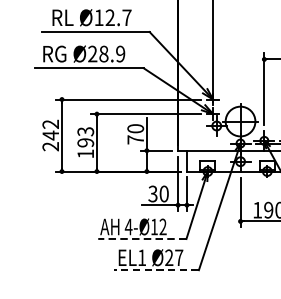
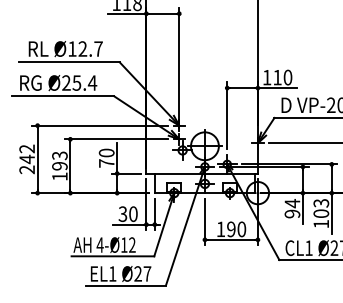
text: (111, 53) -> (84, 82), Ø28.9 -> Ø25.4
line: (141, 239) -> (112, 256), dashed -> solid
line: (155, 270) -> (125, 285), dashed -> solid

